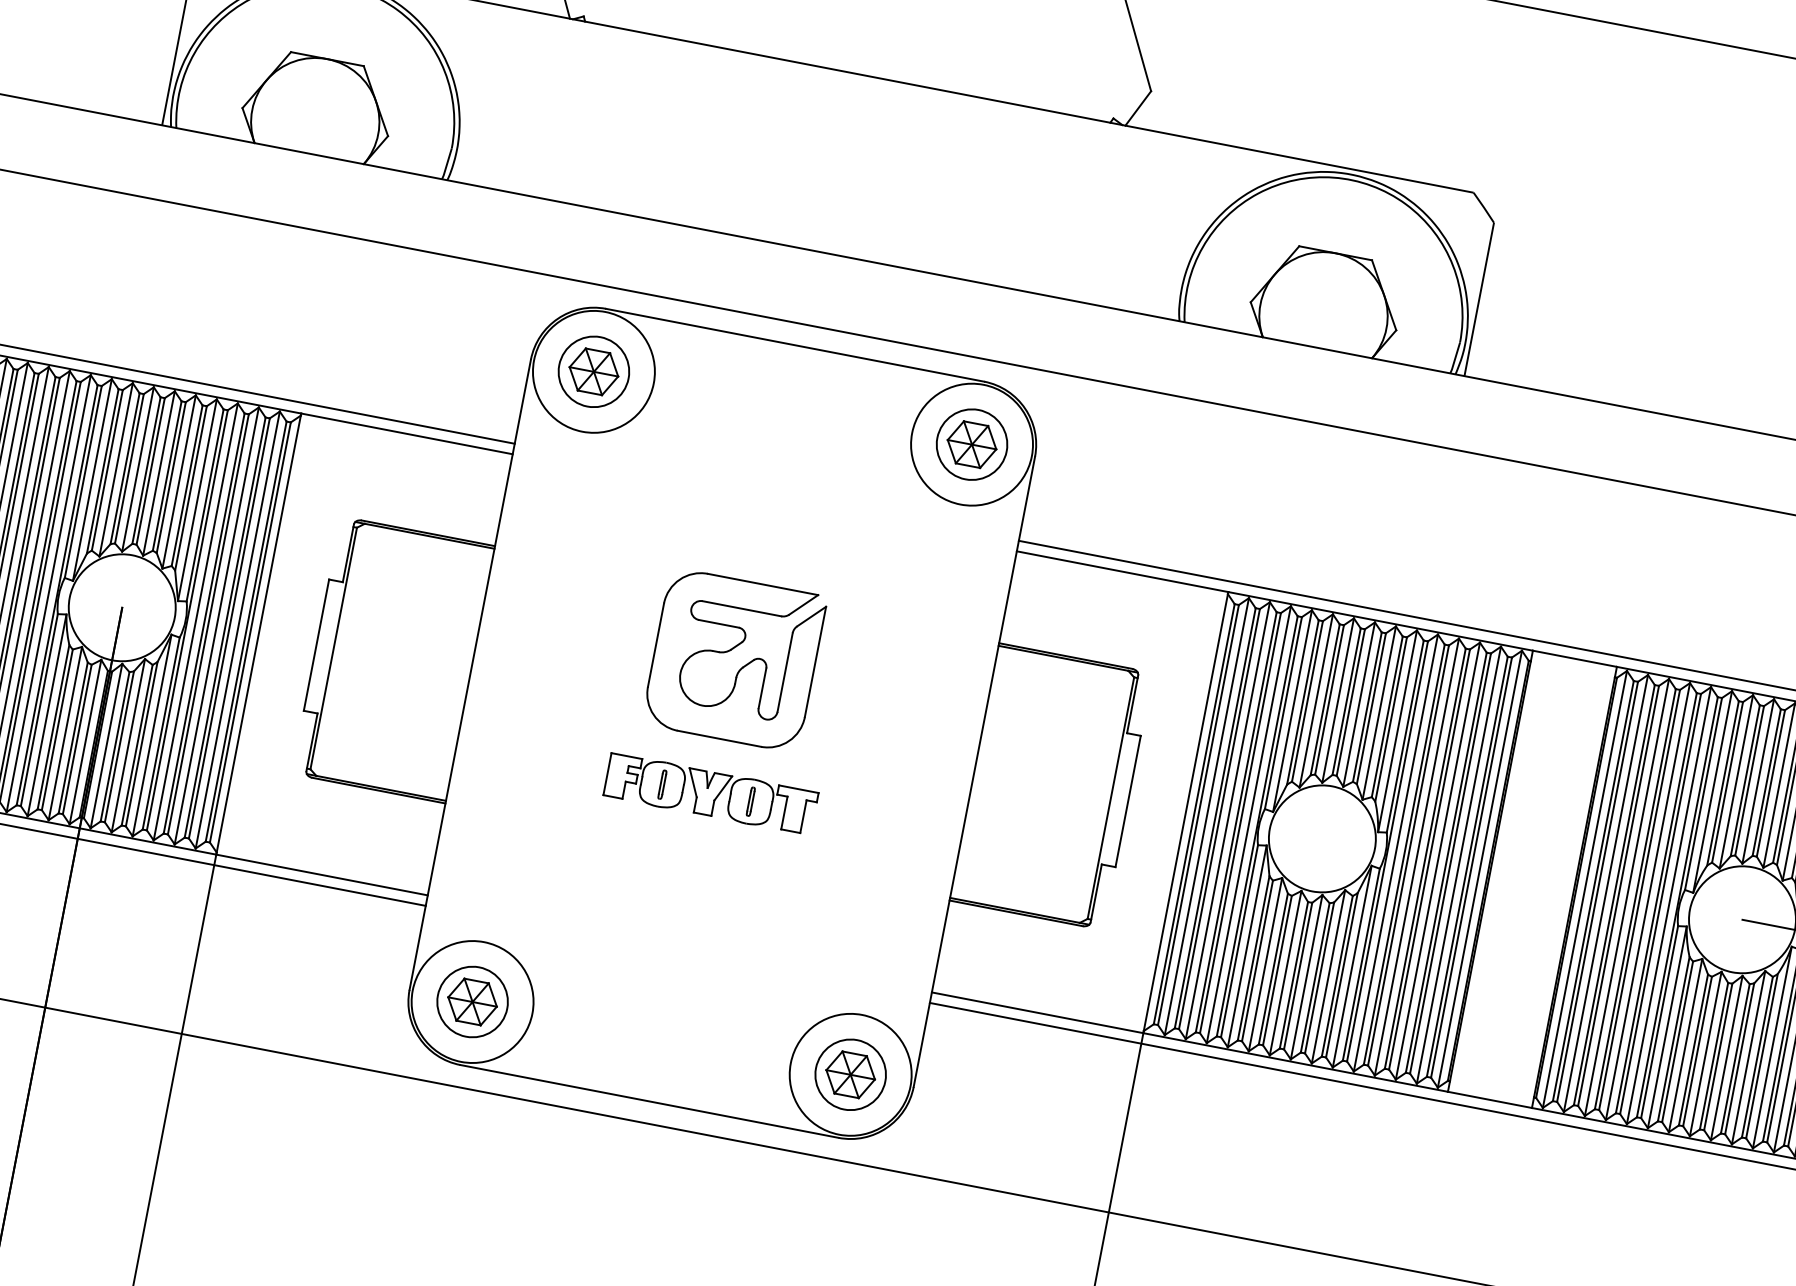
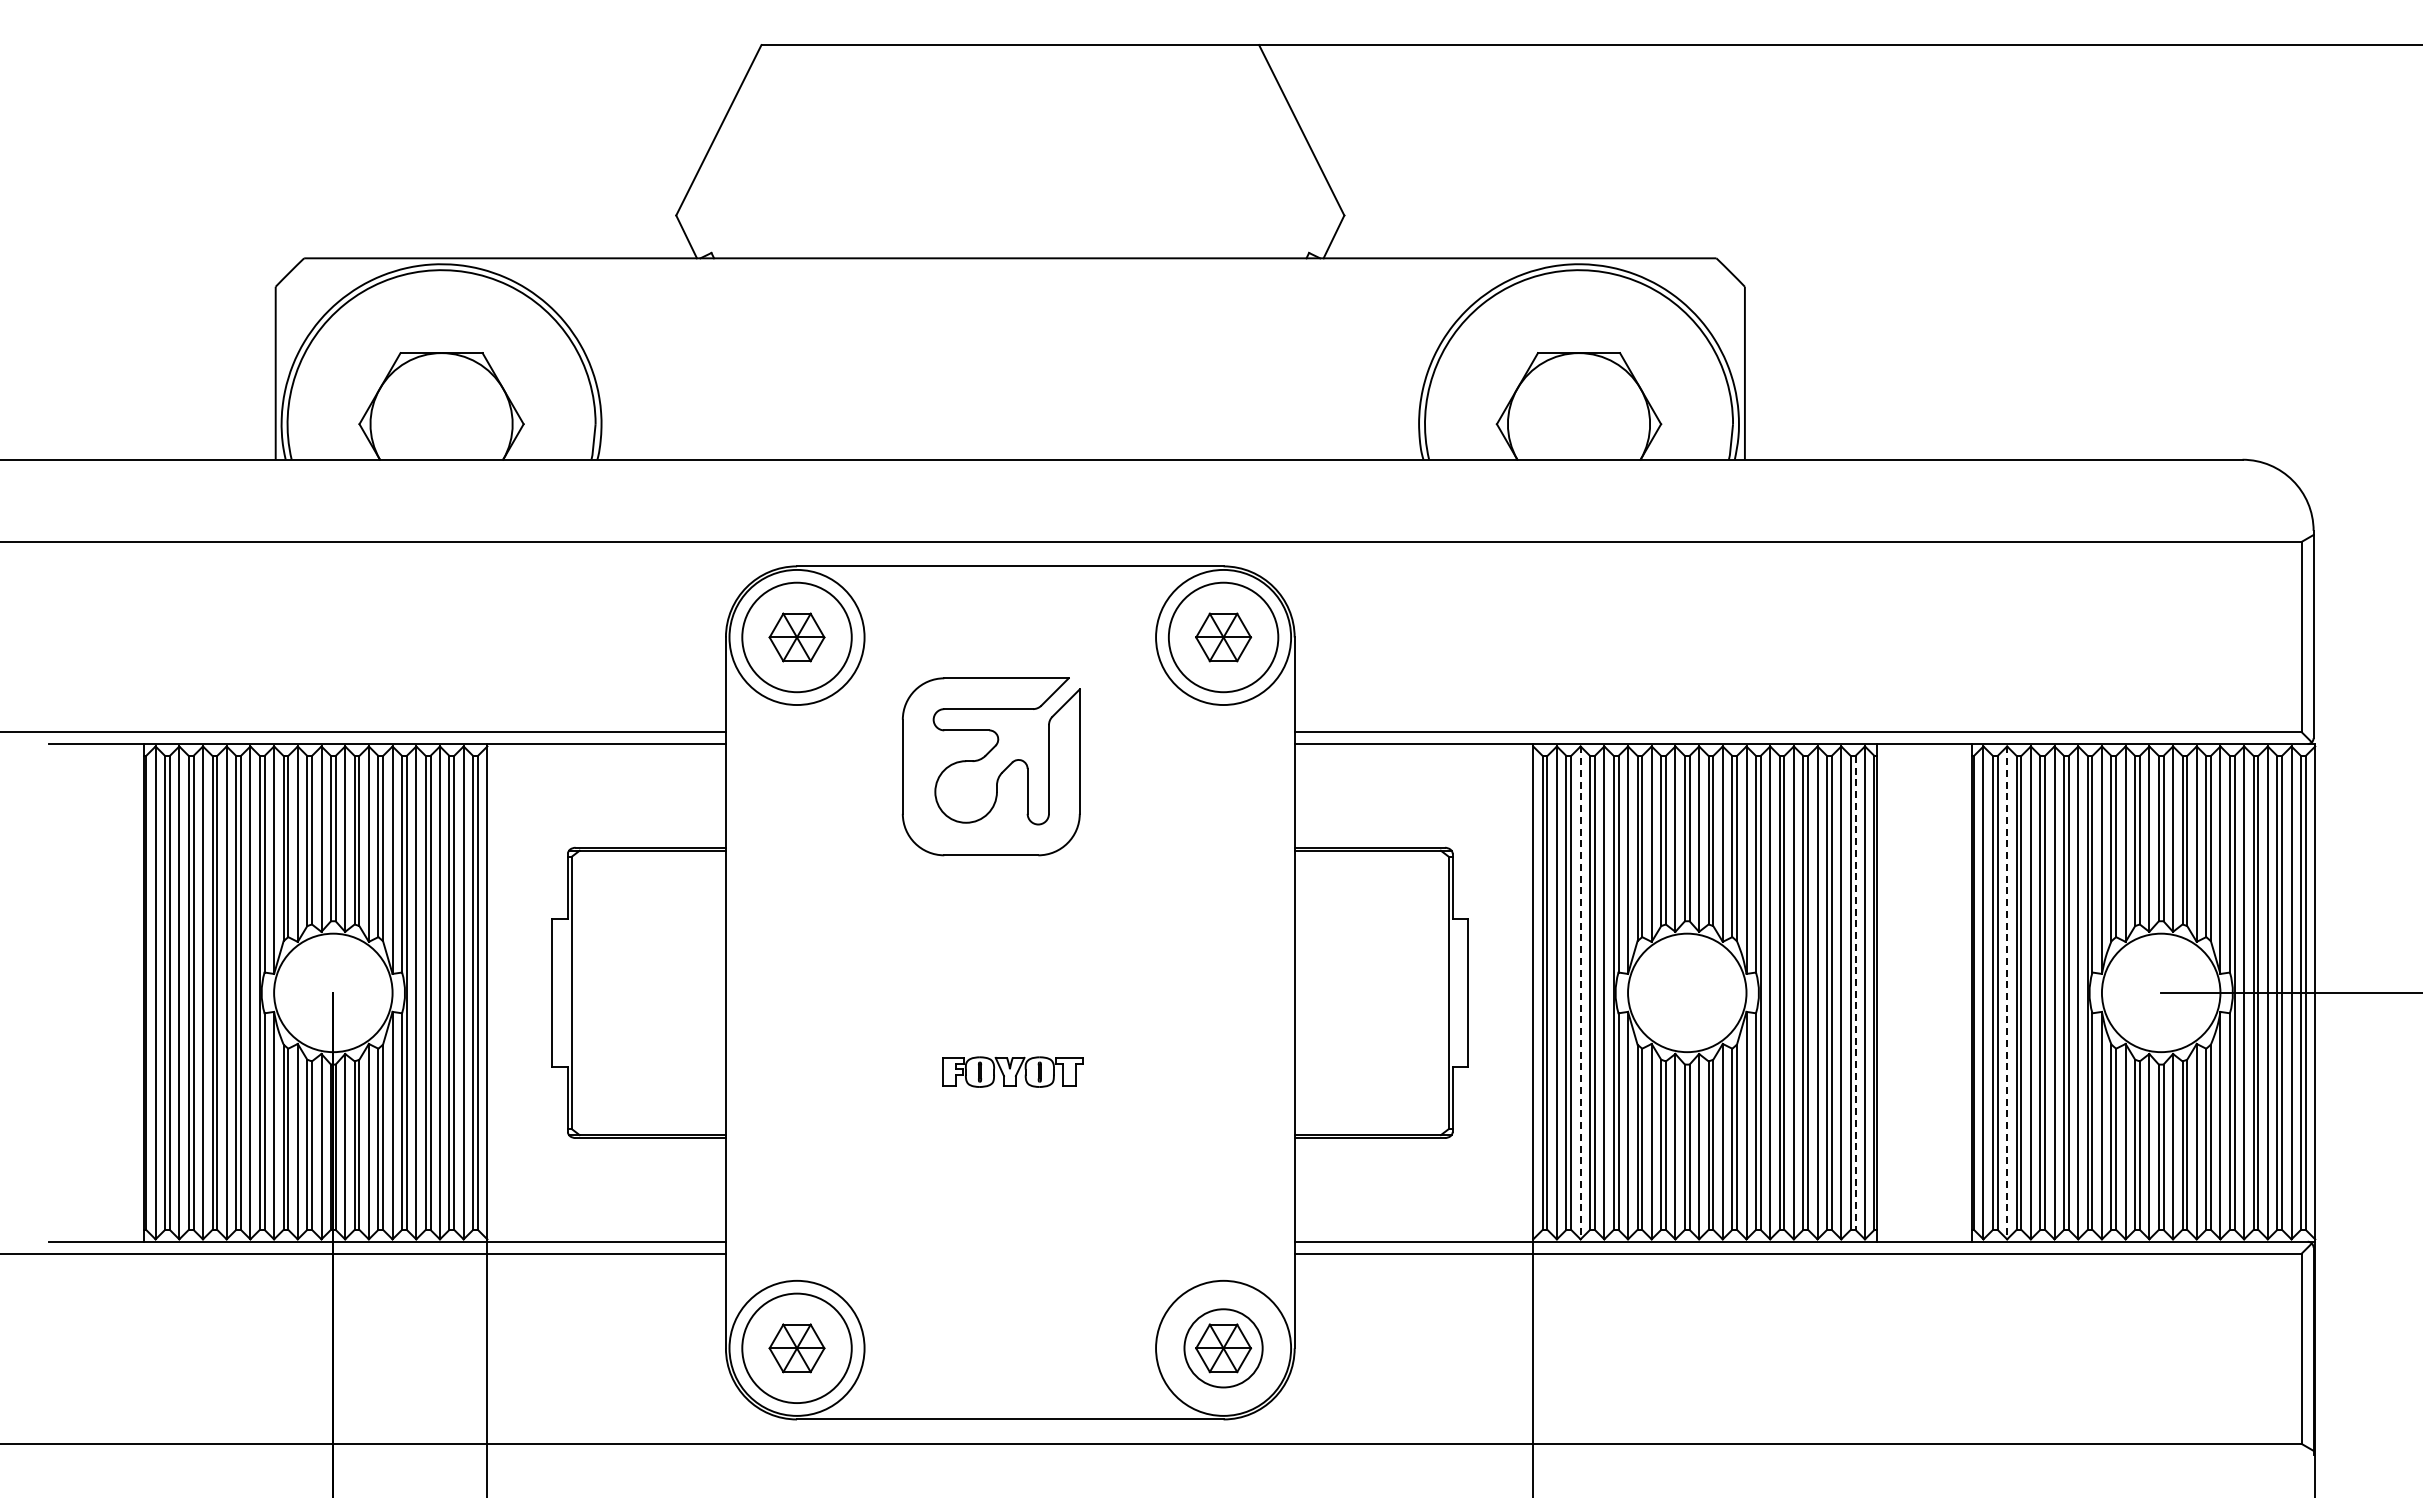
circle: (593, 371) -> (796, 637), size x1.4
circle: (971, 444) -> (1223, 637), size x1.4
part: (730, 651) -> (985, 757), moved
part: (710, 793) -> (1012, 1071), size x0.6
line: (1227, 821) -> (1580, 993), solid -> dashed
line: (1471, 867) -> (1855, 992), solid -> dashed
line: (1606, 894) -> (2007, 993), solid -> dashed
circle: (472, 1002) -> (796, 1348), size x1.4

